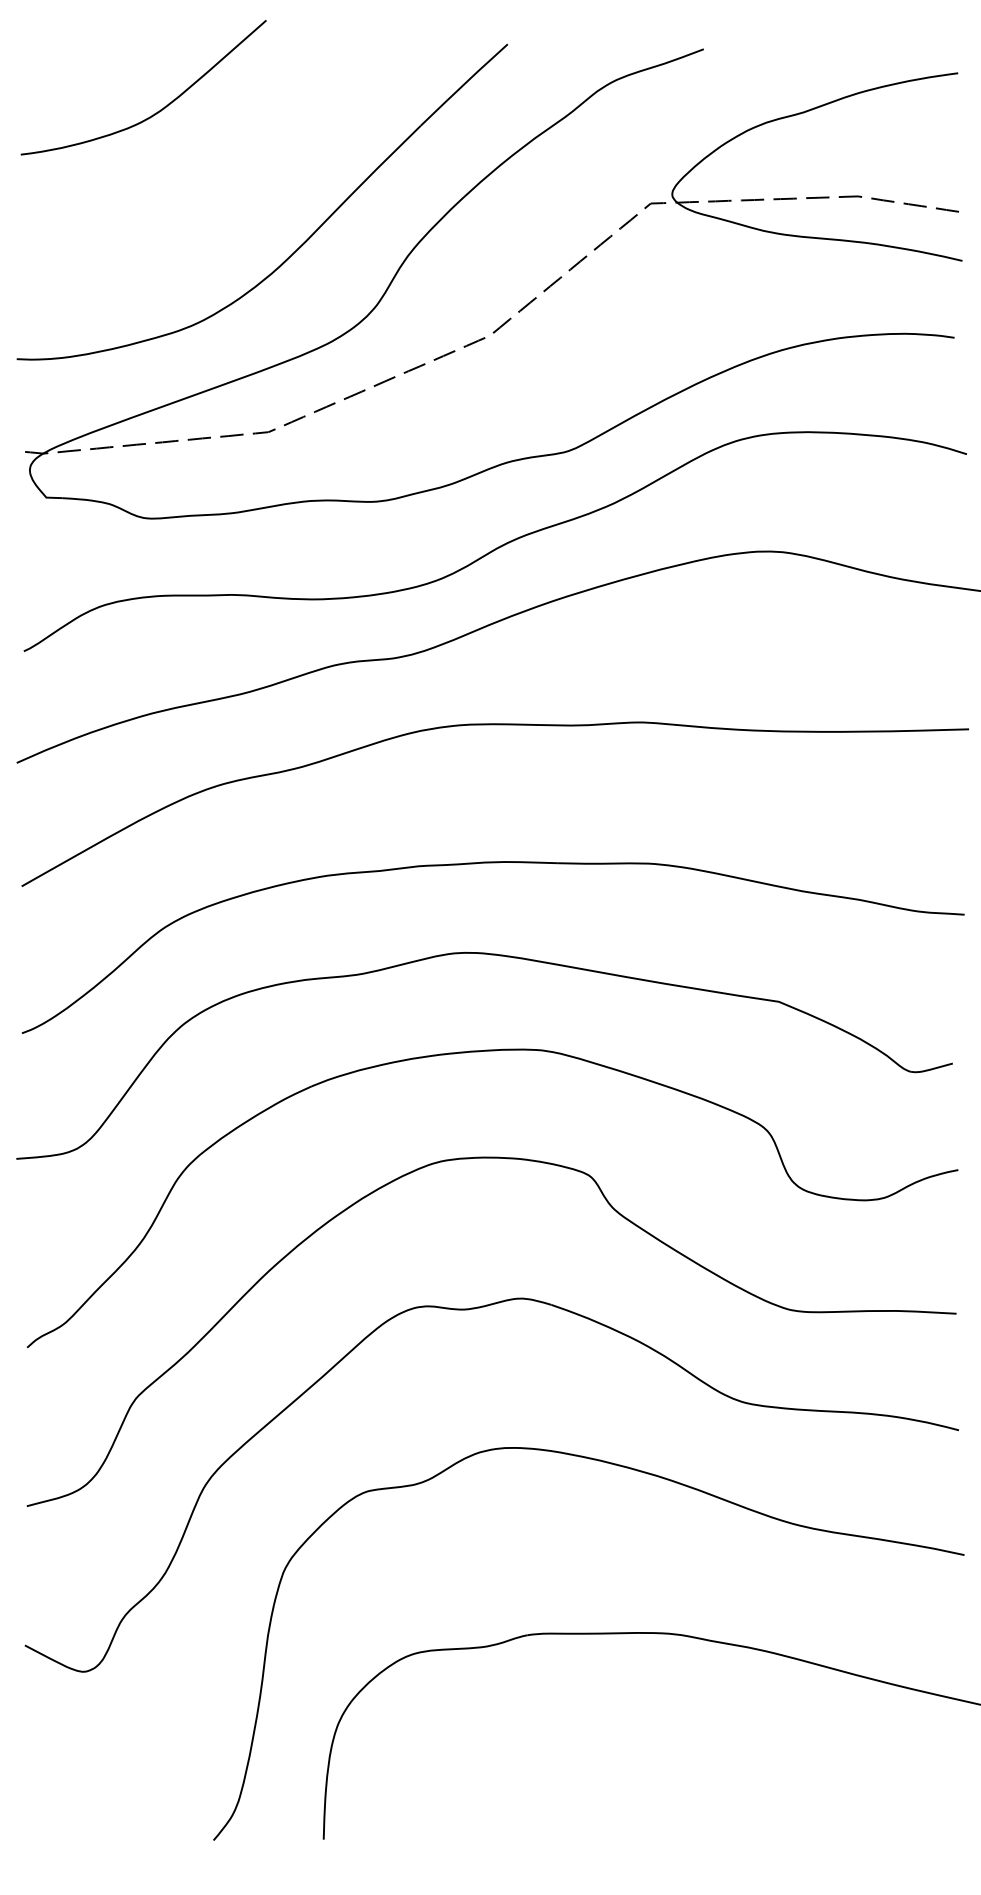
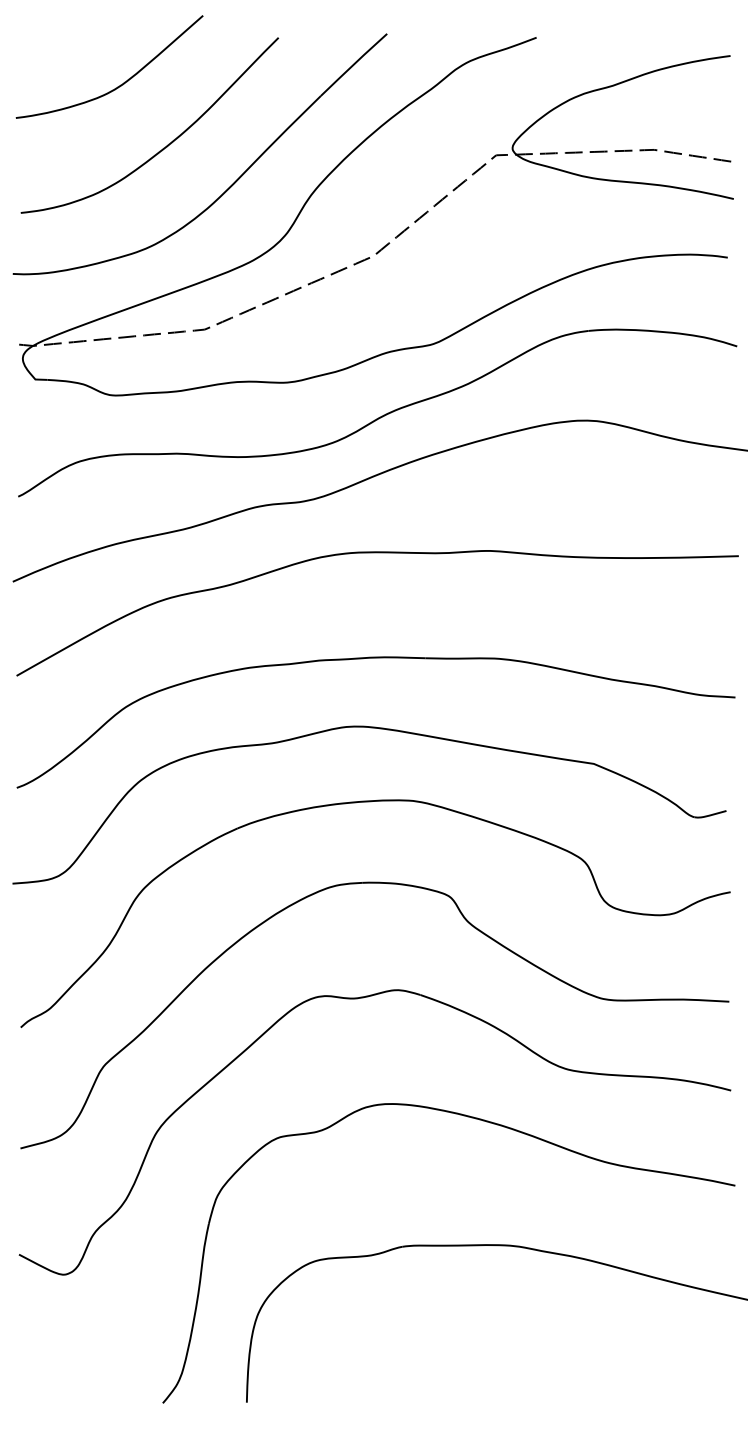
curve: (217, 191) -> (165, 146), added

